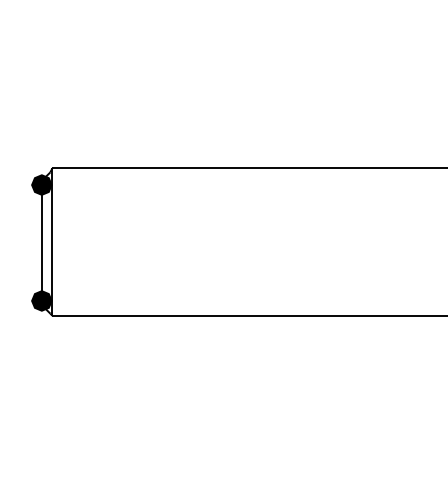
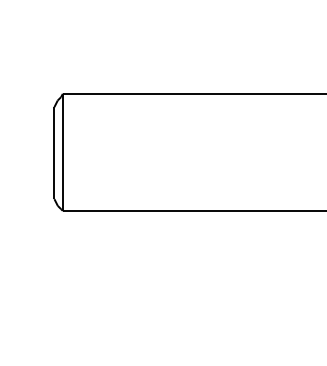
fill: (41, 184) -> (54, 106), removed
fill: (41, 300) -> (54, 198), removed

